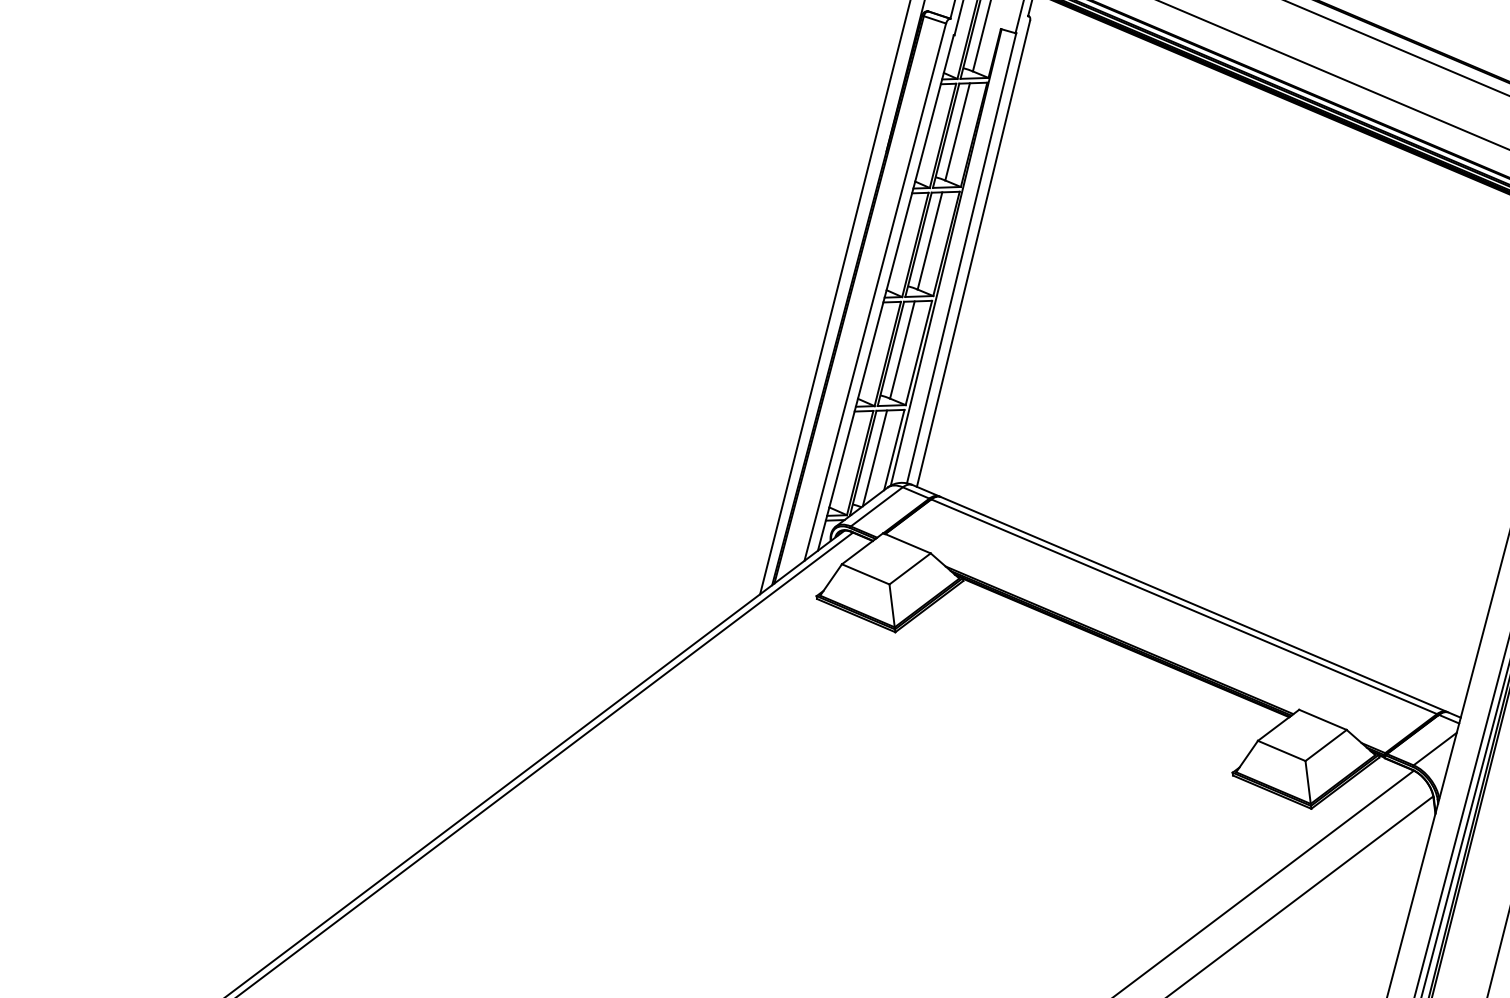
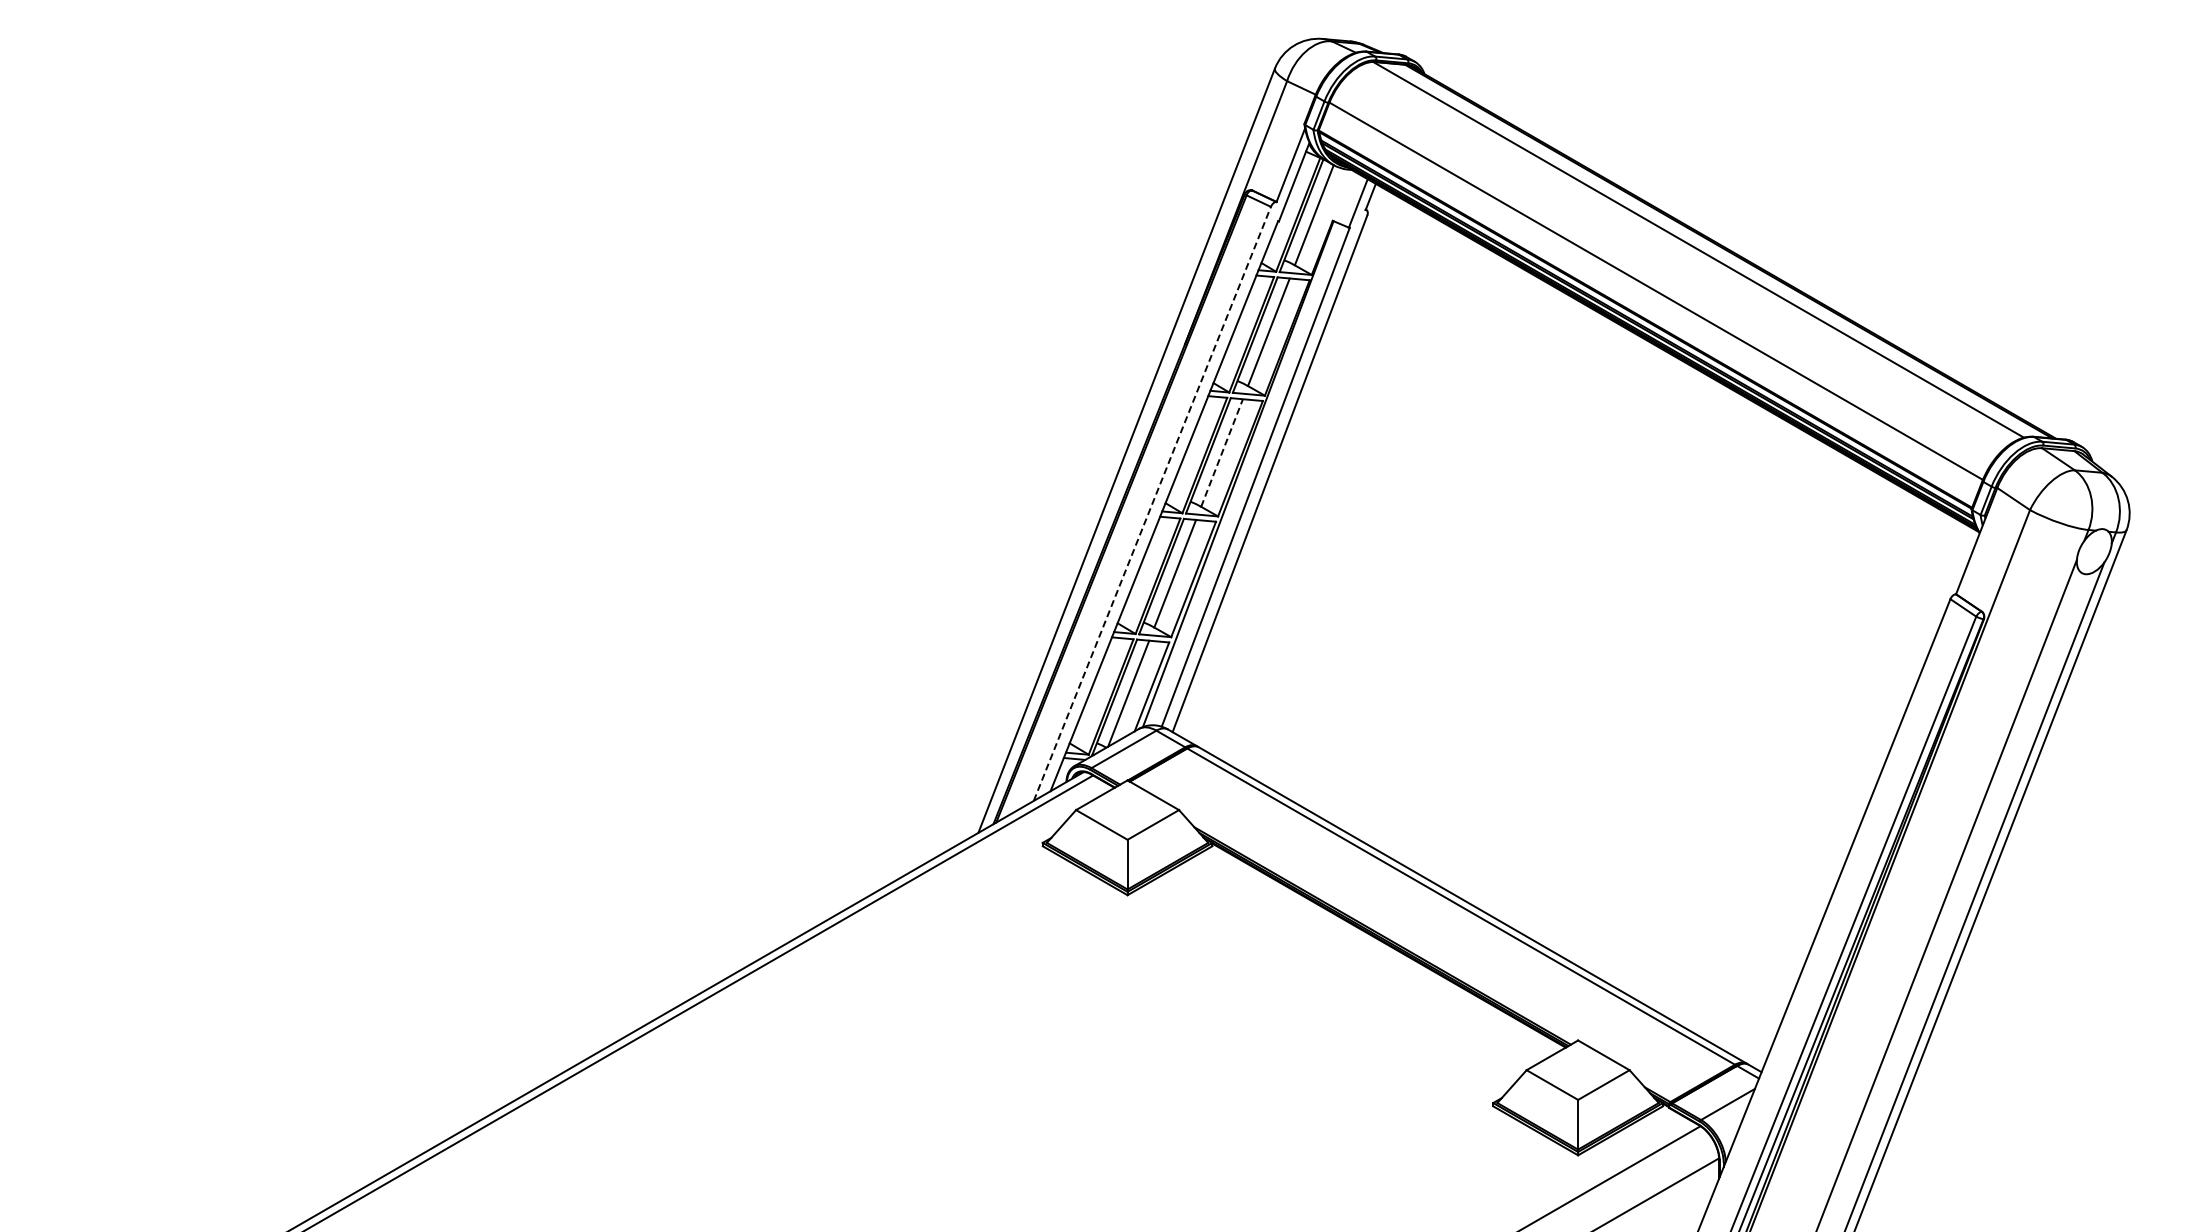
line: (930, 241) -> (1222, 453), solid -> dashed
line: (875, 291) -> (1152, 503), solid -> dashed

